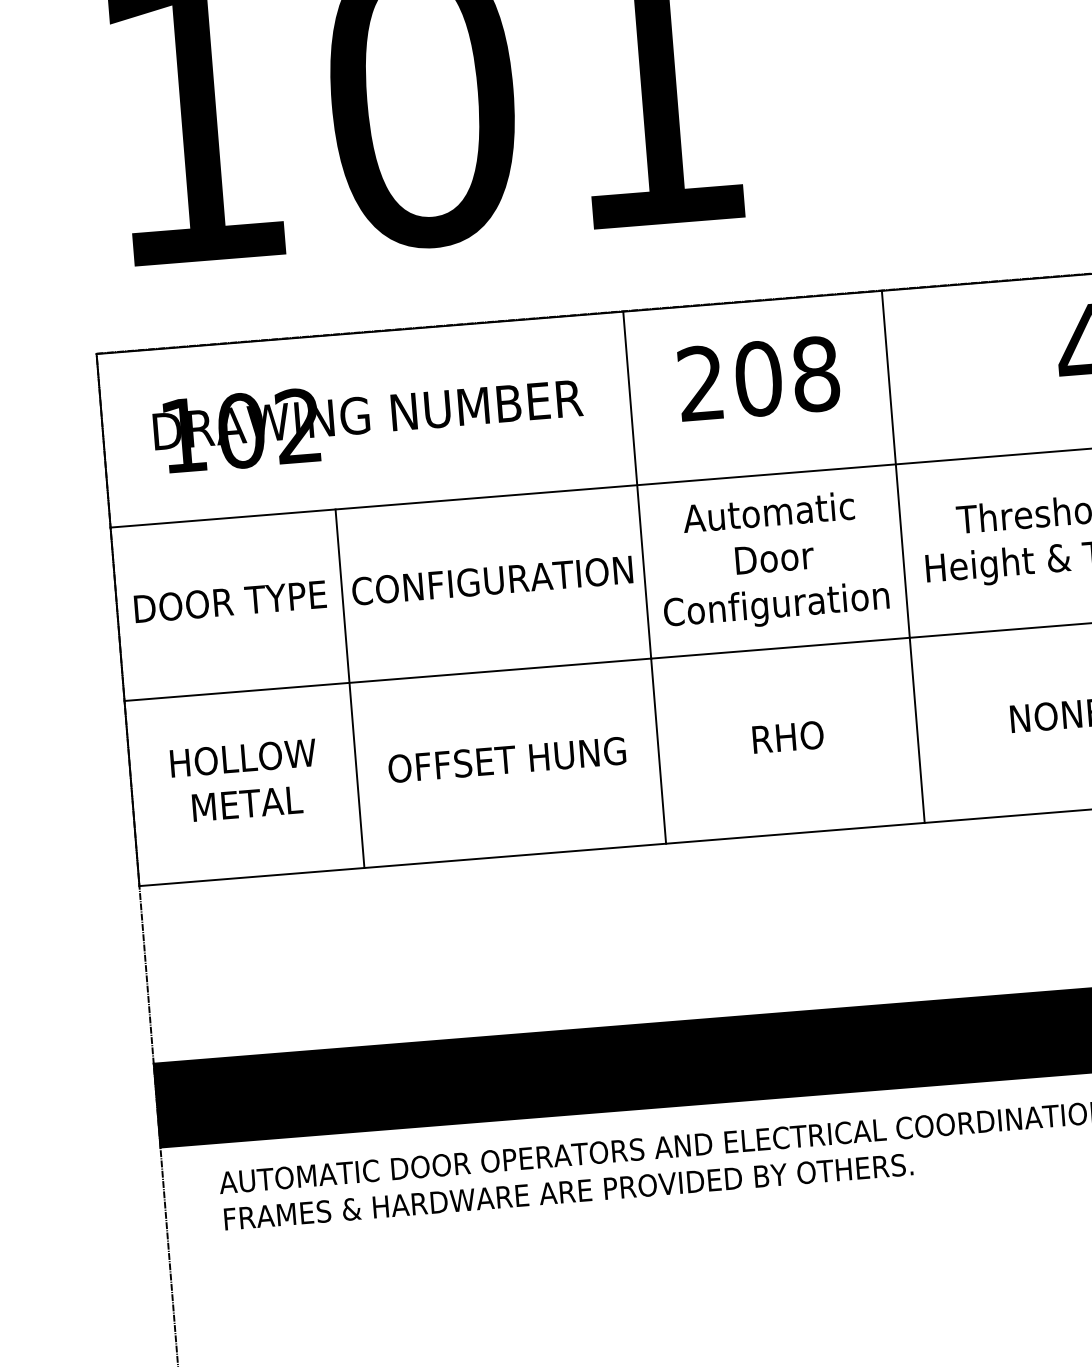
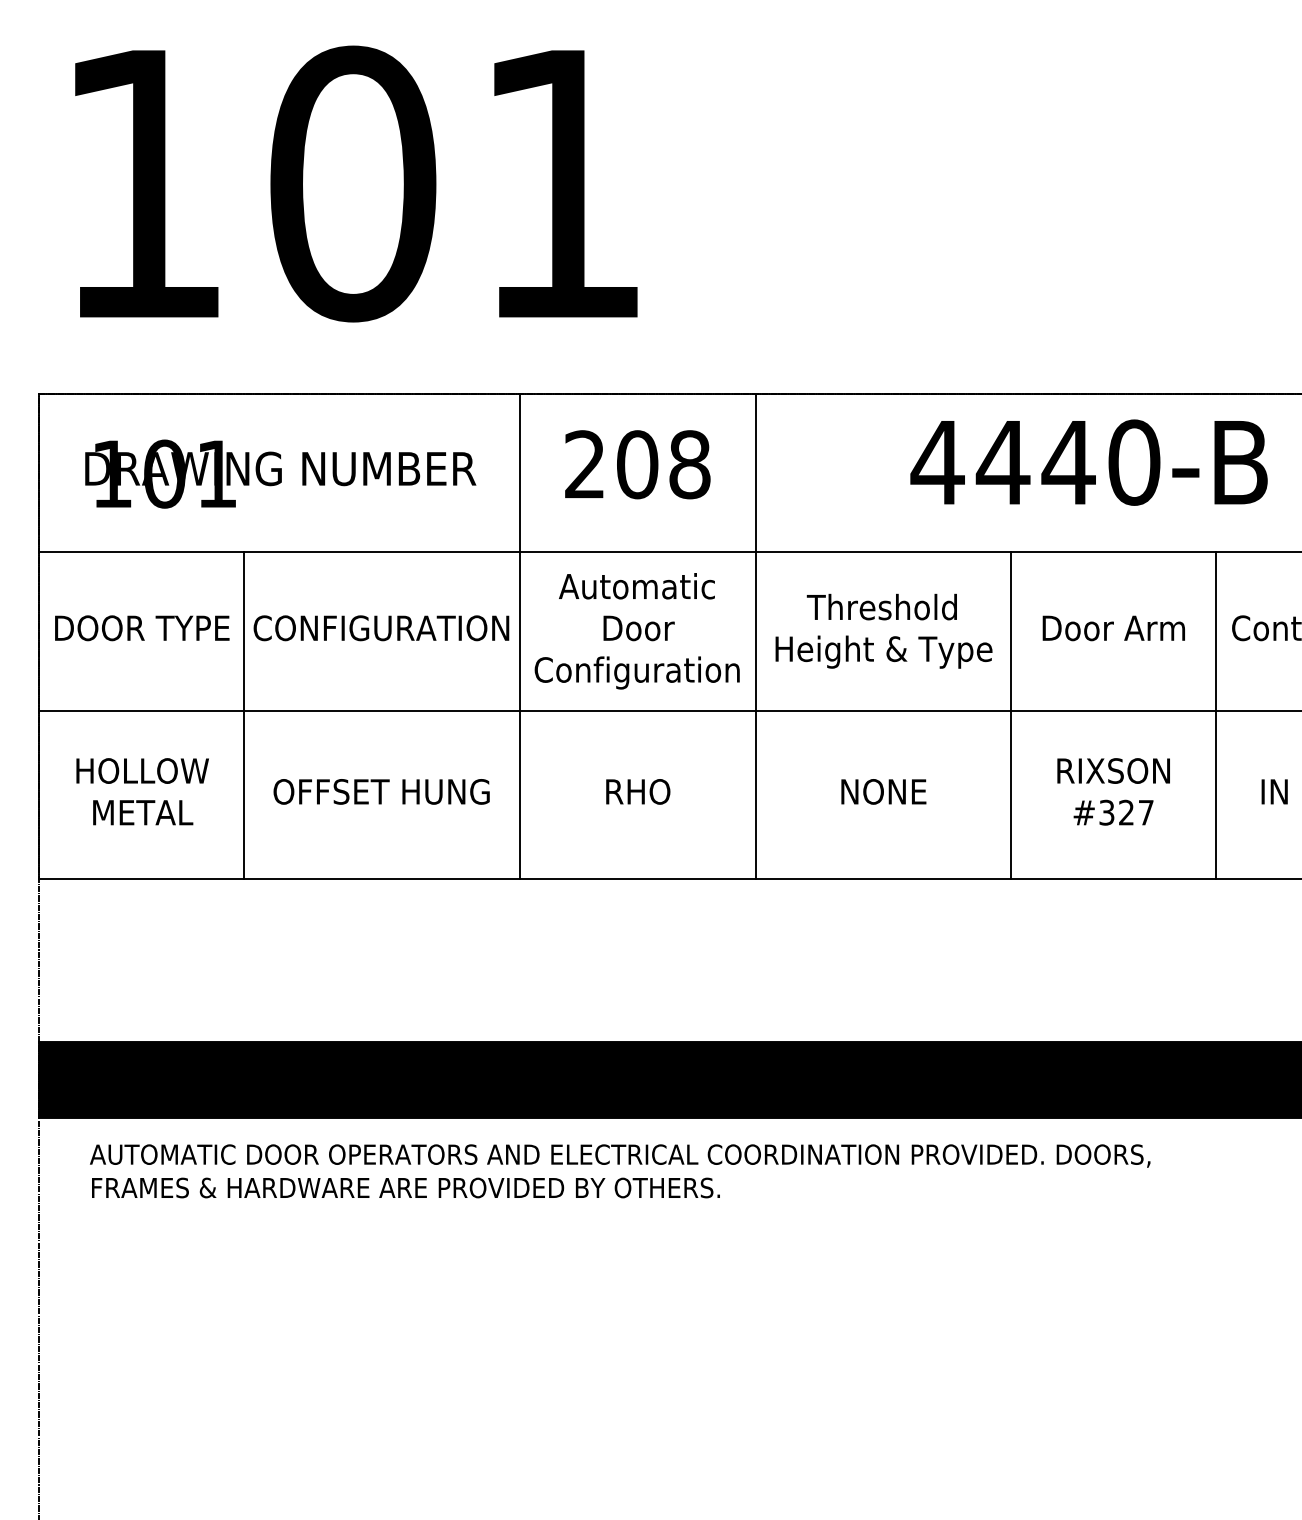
text: (298, 425) -> (216, 473), 102 -> 101

